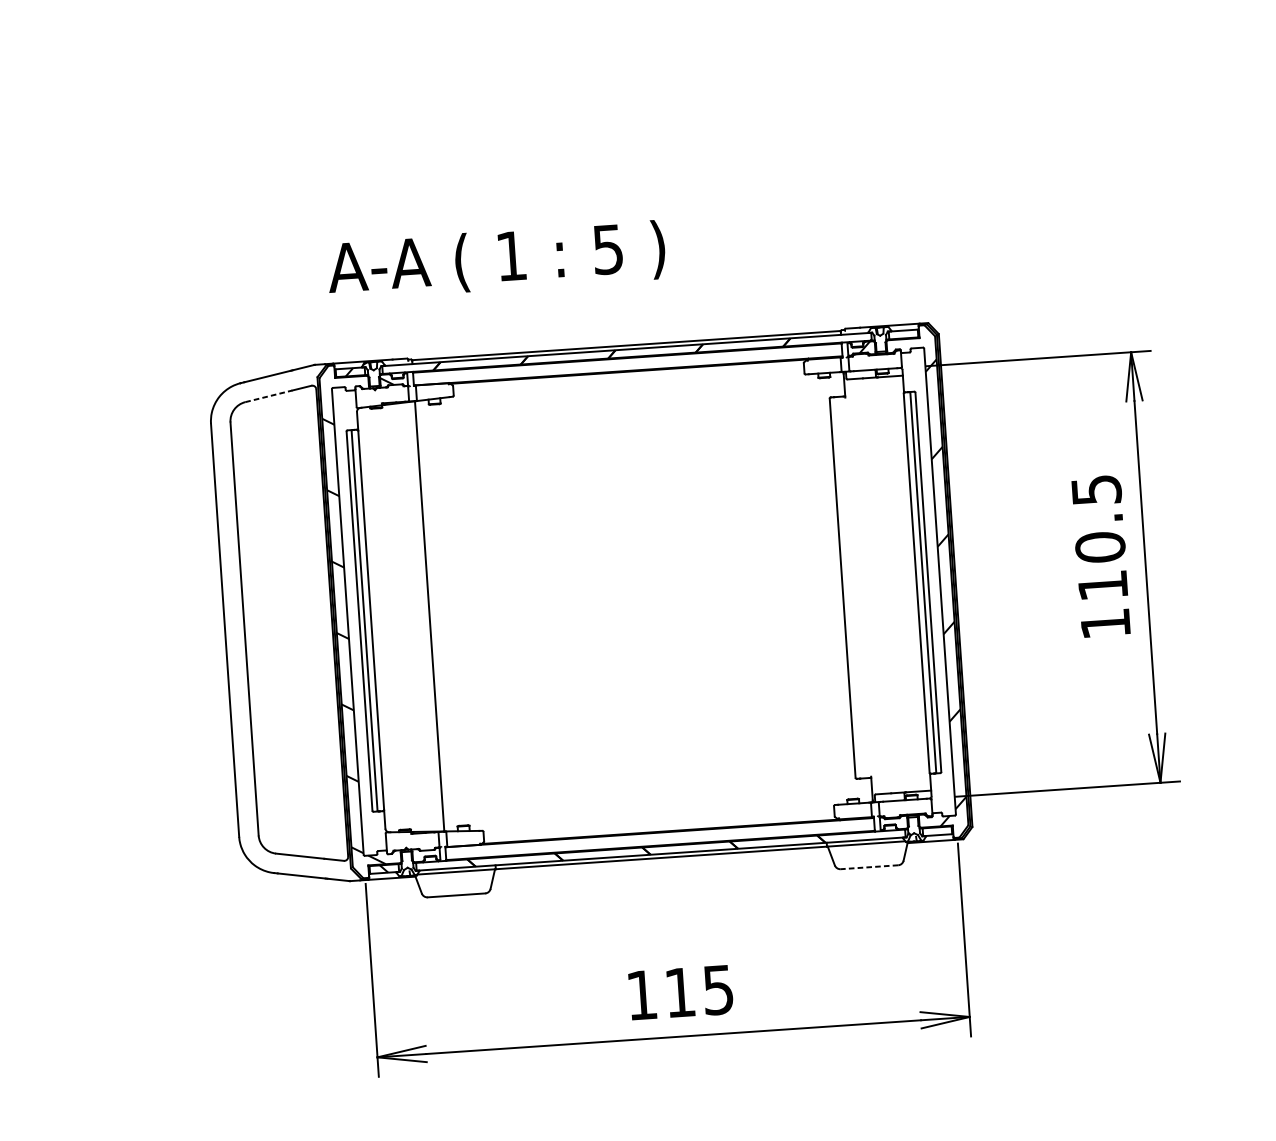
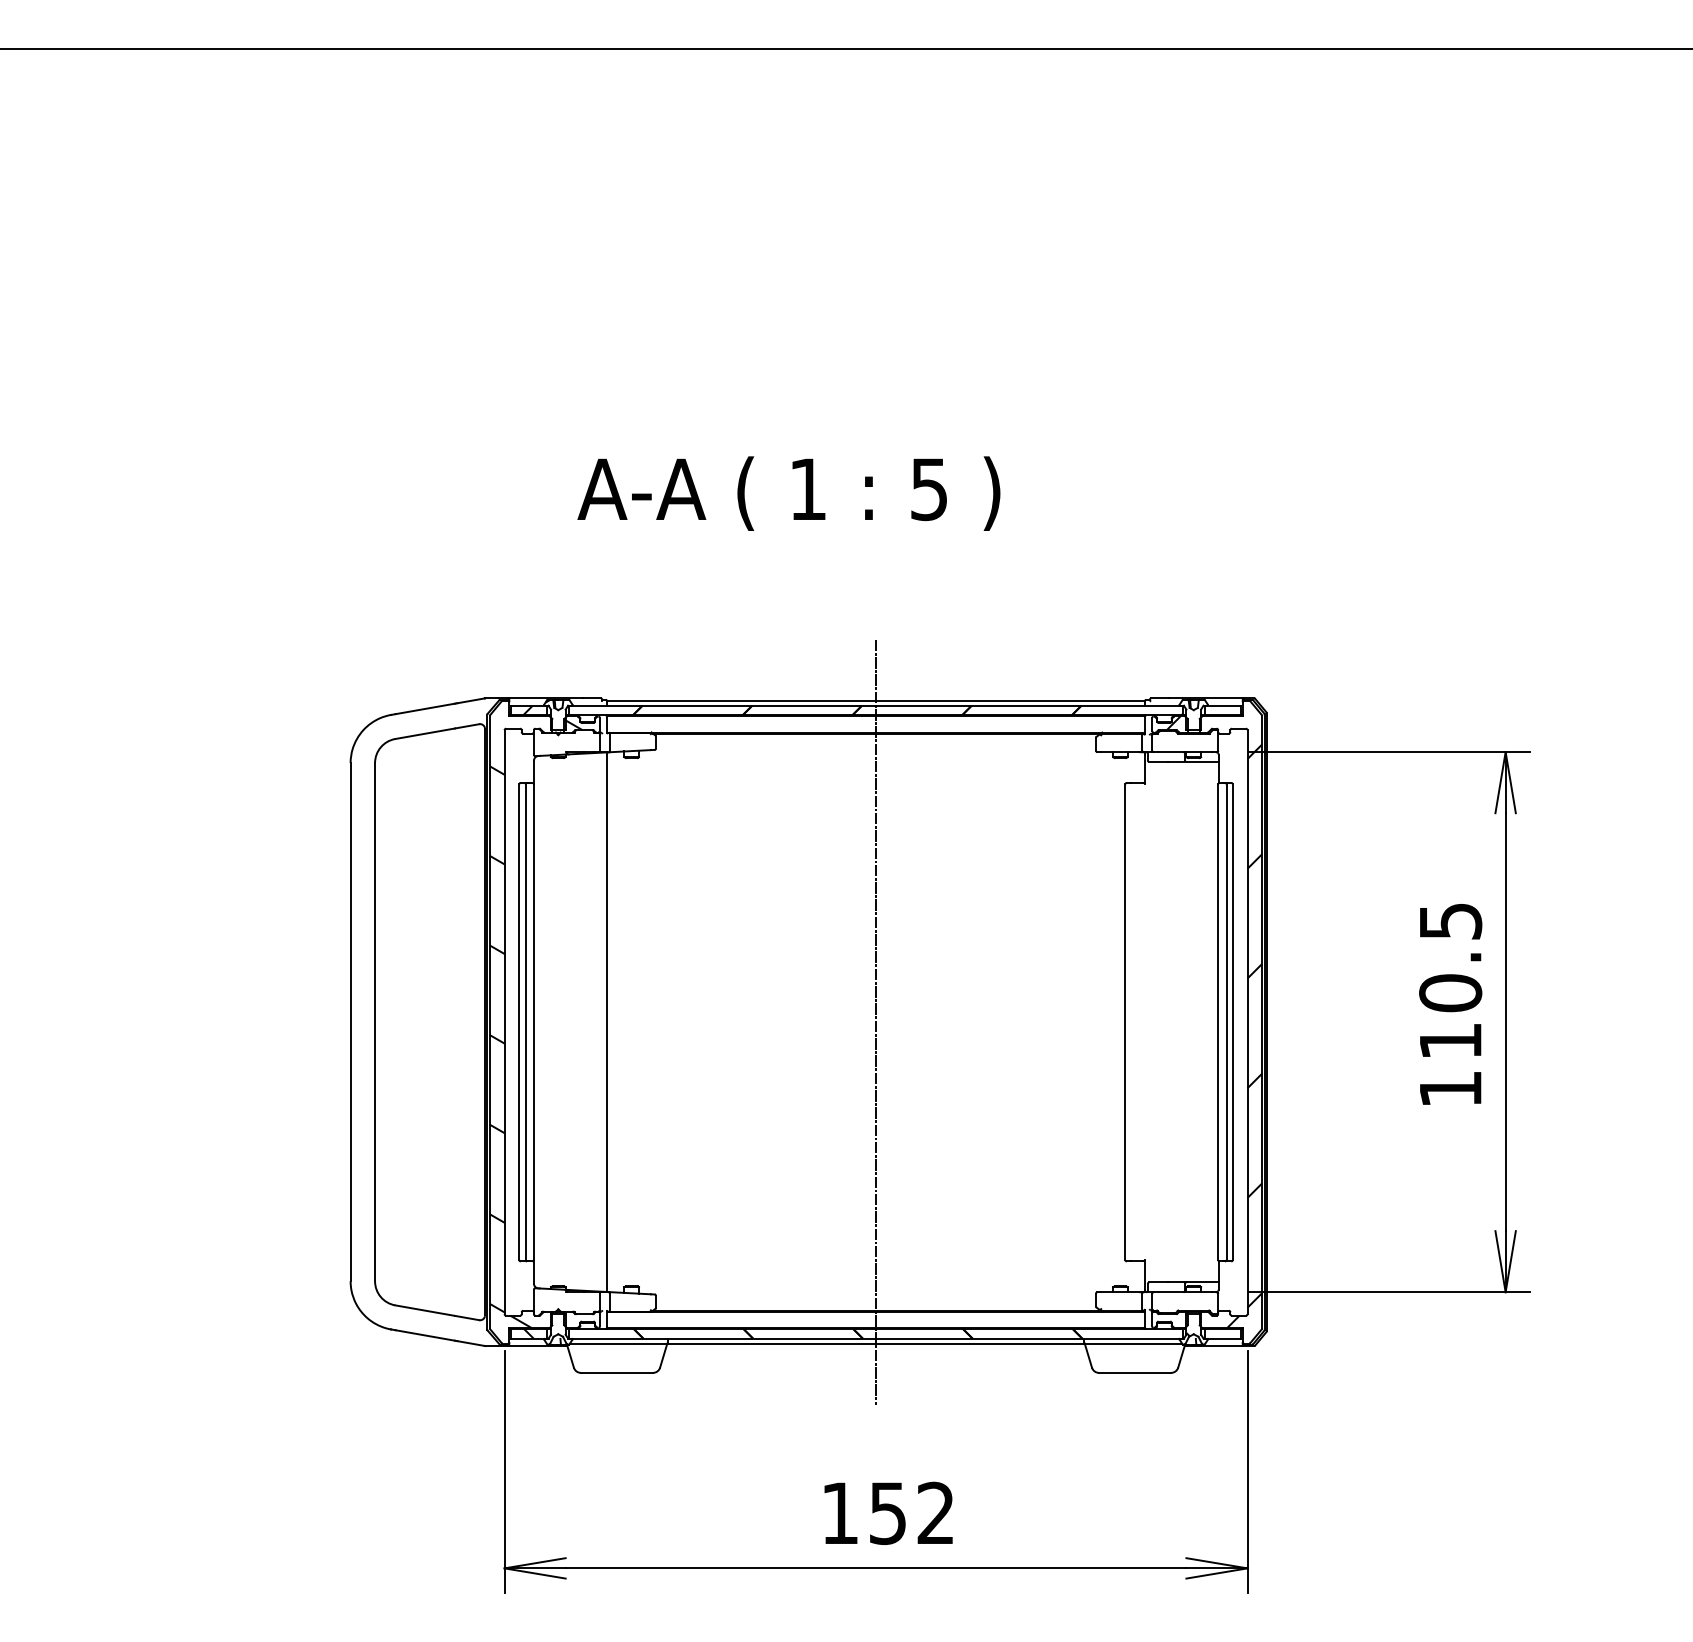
text: (496, 260) -> (788, 493), moved
line: (269, 396) -> (425, 733), dashed -> solid
line: (644, 601) -> (876, 1021), added
line: (869, 866) -> (1134, 1372), dashed -> solid
text: (698, 991) -> (911, 1513), 115 -> 152

